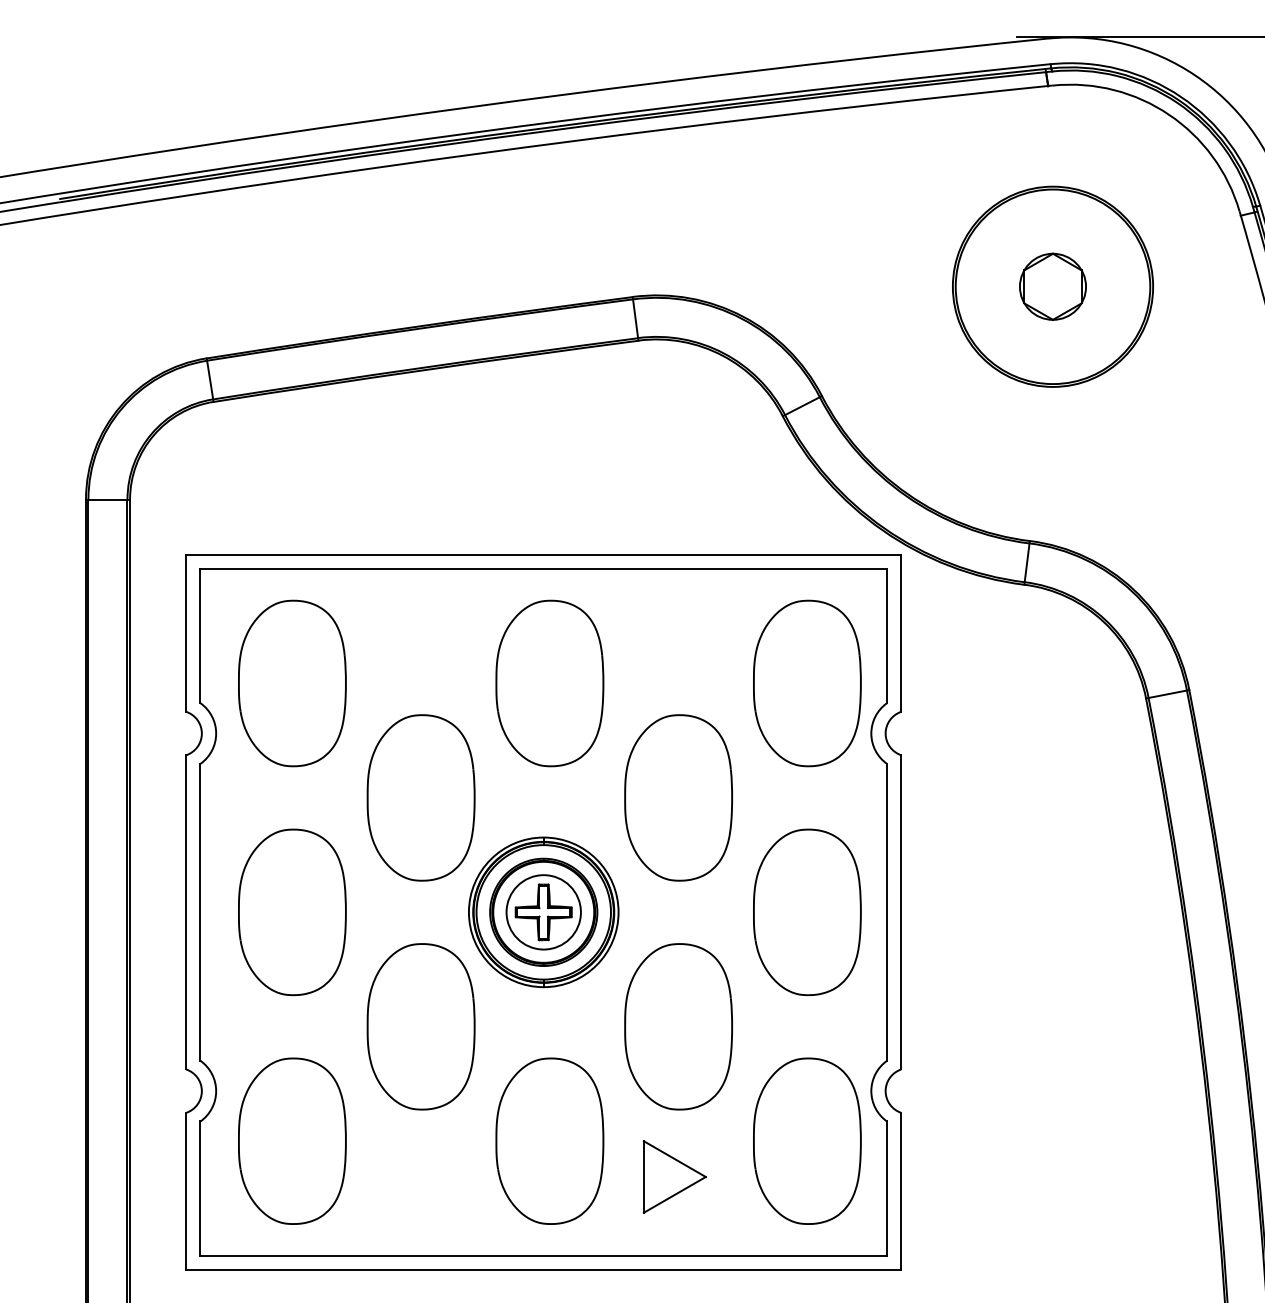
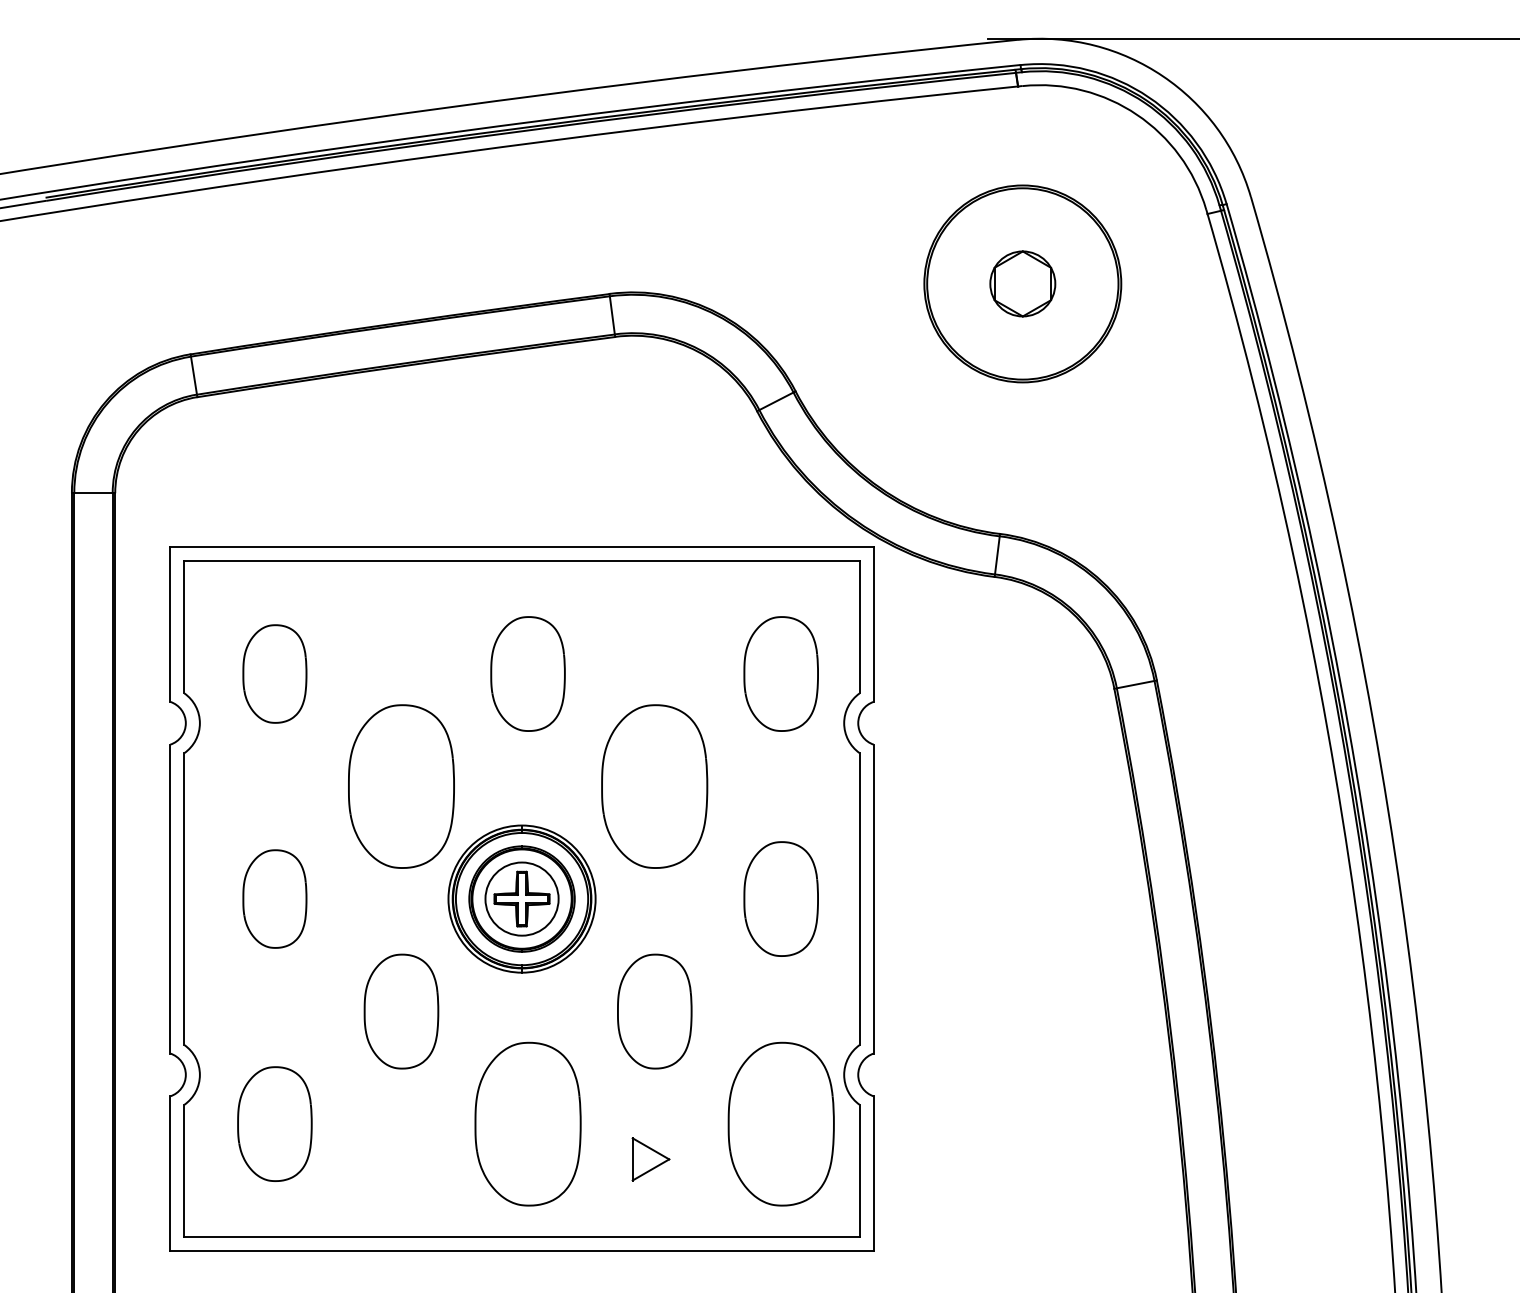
part: (292, 682) -> (274, 673), size x0.6
part: (549, 682) -> (527, 673), size x0.7
part: (806, 682) -> (780, 673), size x0.7
part: (292, 911) -> (274, 898), size x0.6
part: (806, 911) -> (780, 898), size x0.7
part: (421, 1026) -> (401, 1011), size x0.7
part: (678, 1026) -> (654, 1011), size x0.7
part: (292, 1140) -> (274, 1123), size x0.7
part: (674, 1177) -> (650, 1159), size x0.6

